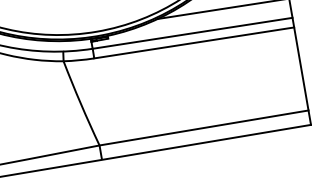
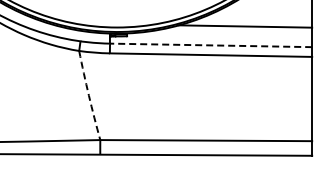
line: (192, 33) -> (210, 45), solid -> dashed
arc: (80, 103) -> (88, 95), solid -> dashed

